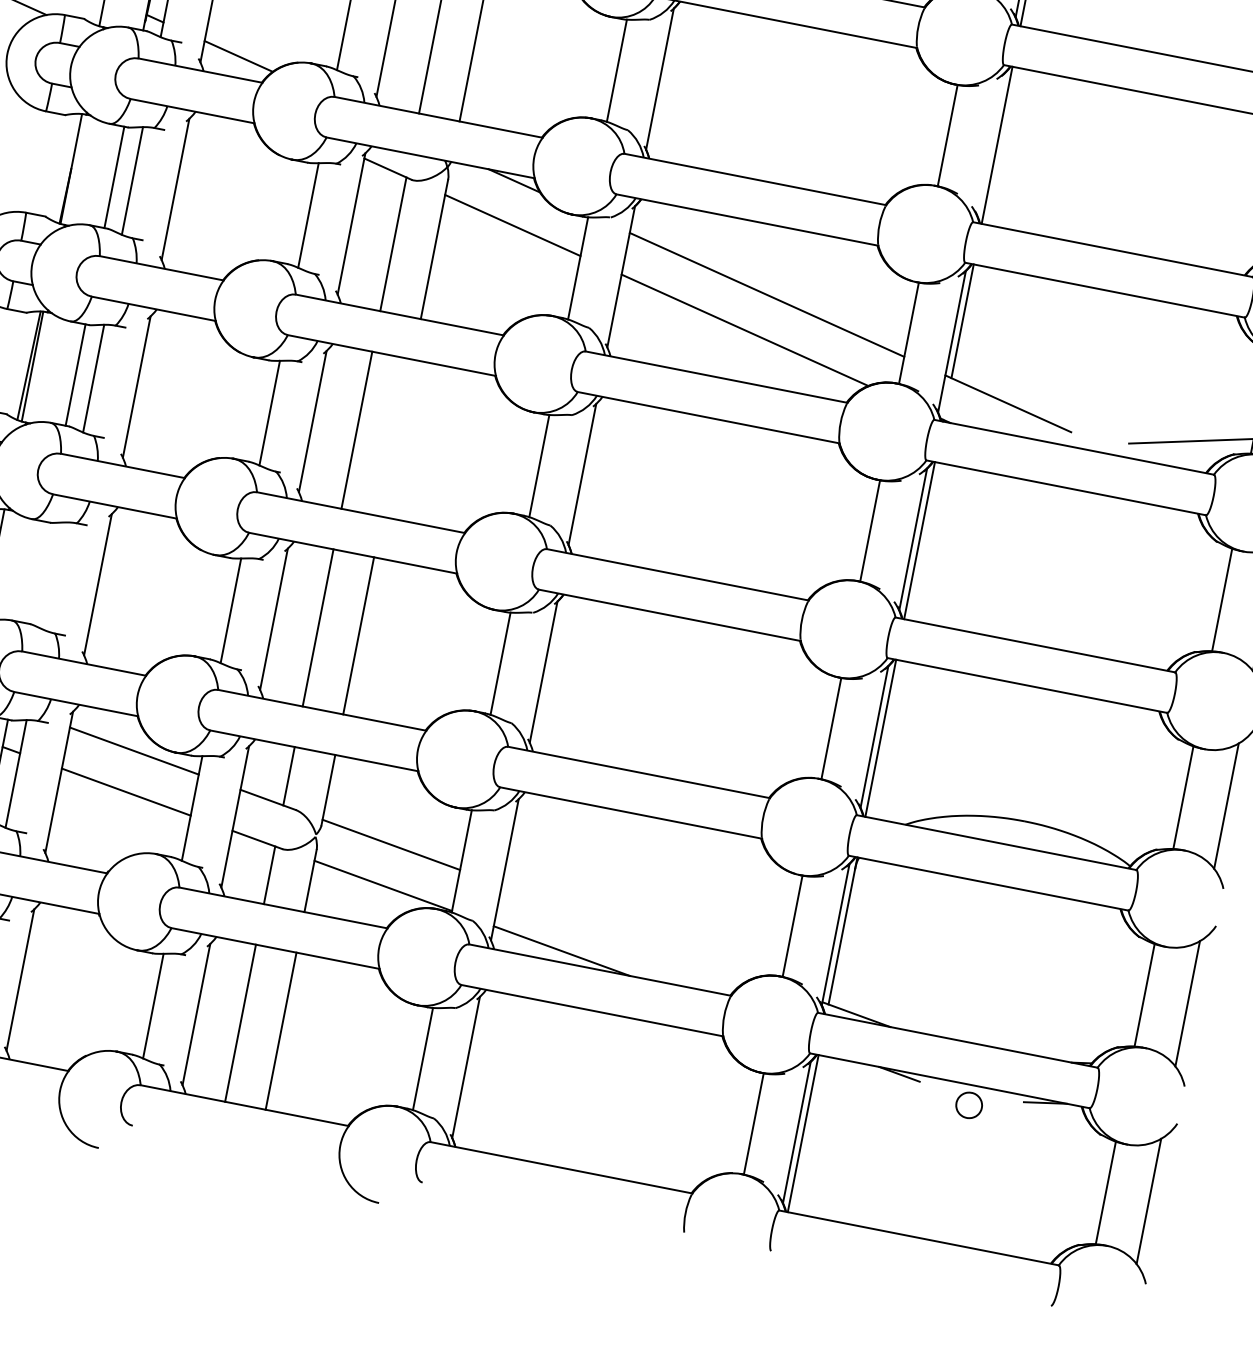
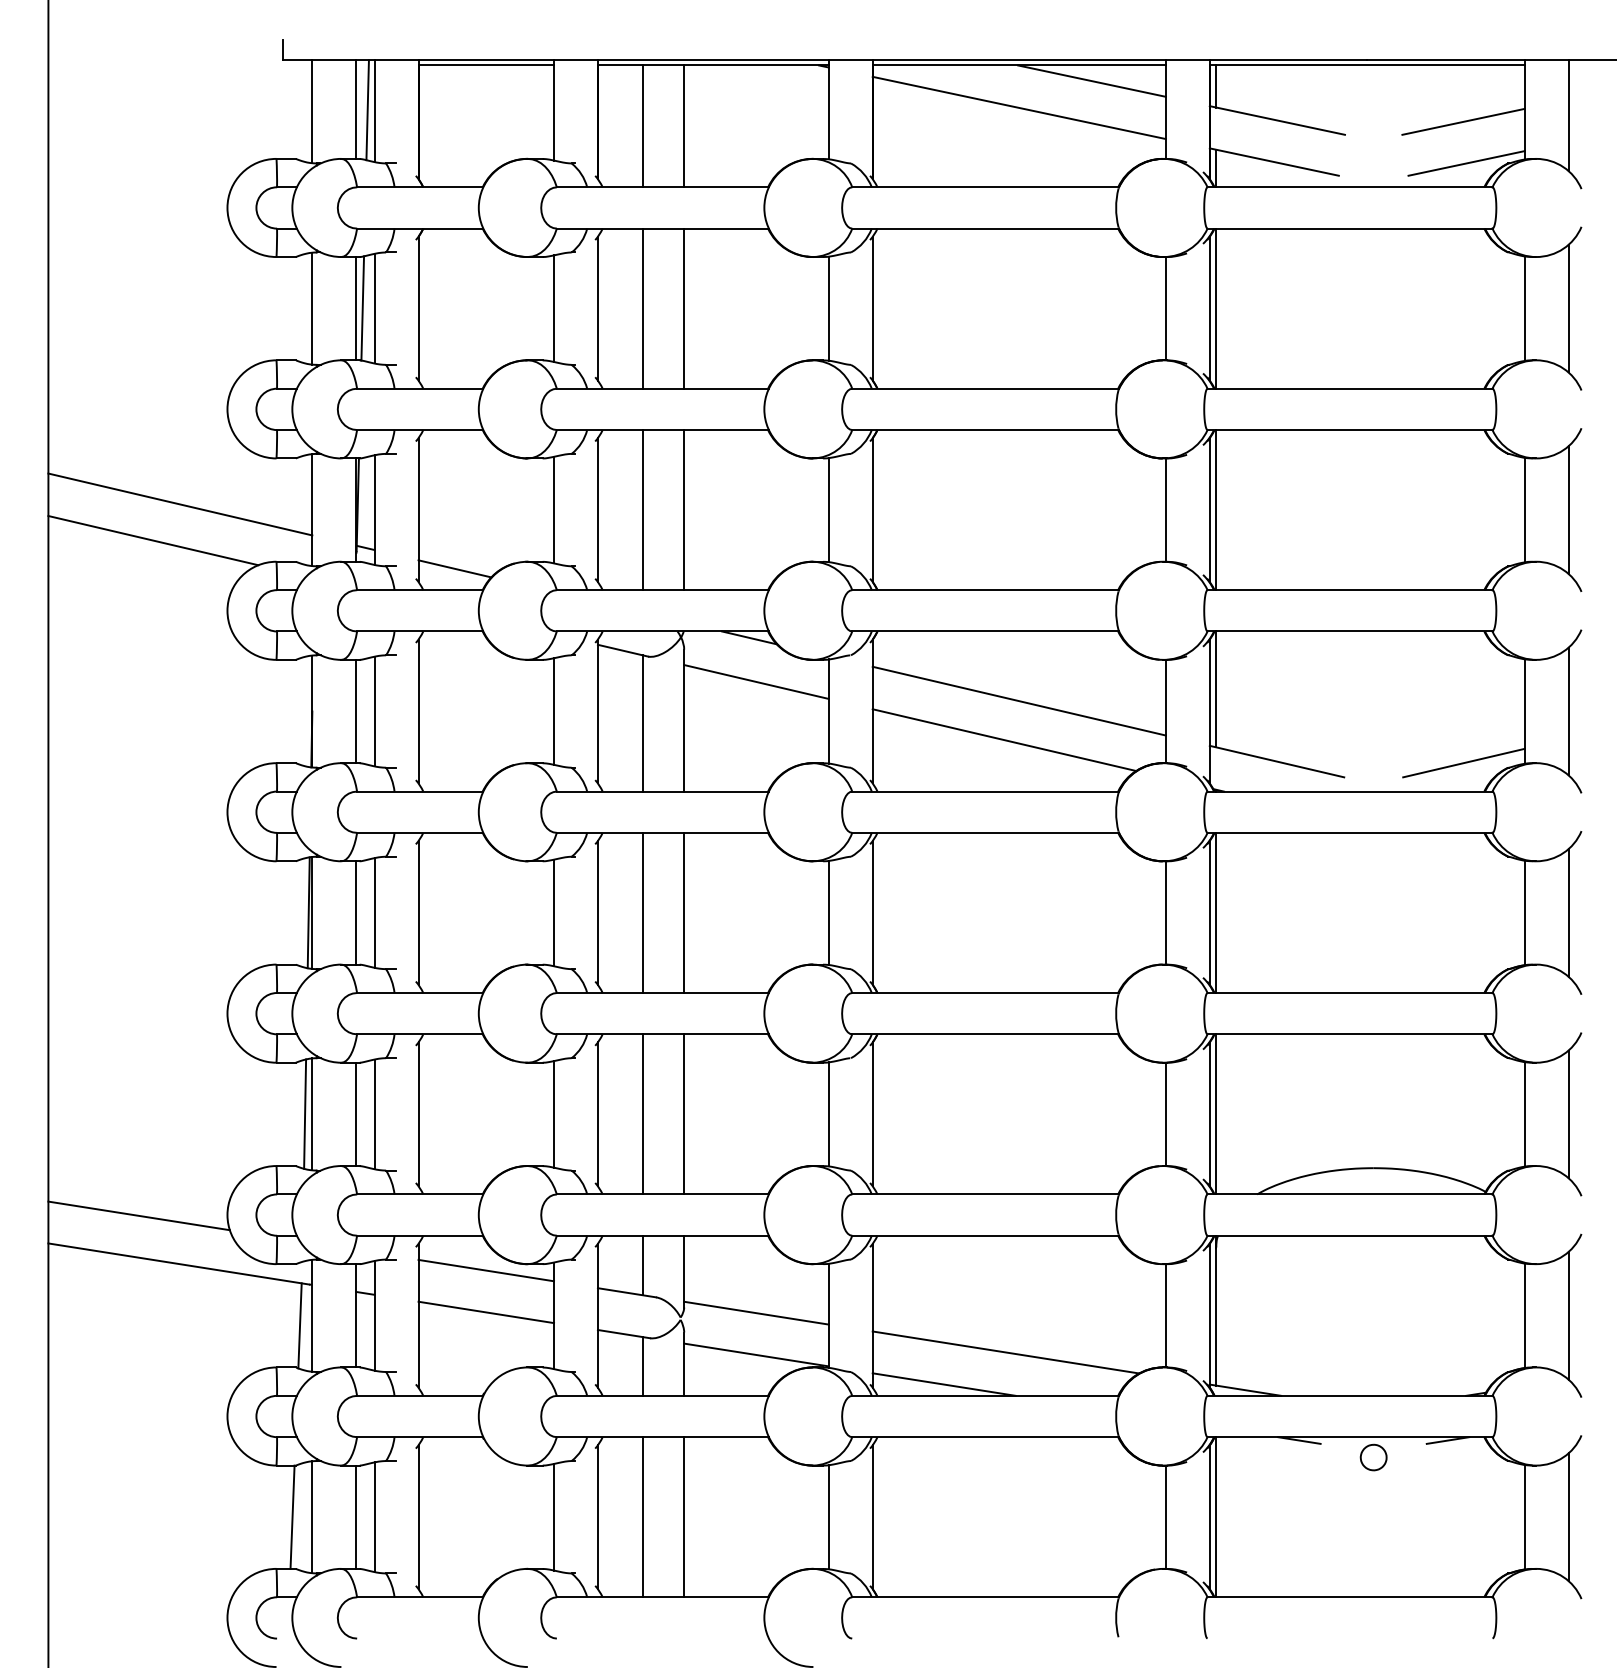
line: (990, 144) -> (1209, 510), added
line: (397, 437) -> (684, 912), added
line: (37, 572) -> (356, 1114), added
line: (54, 576) -> (374, 1114), added
line: (628, 931) -> (1005, 1352), added

